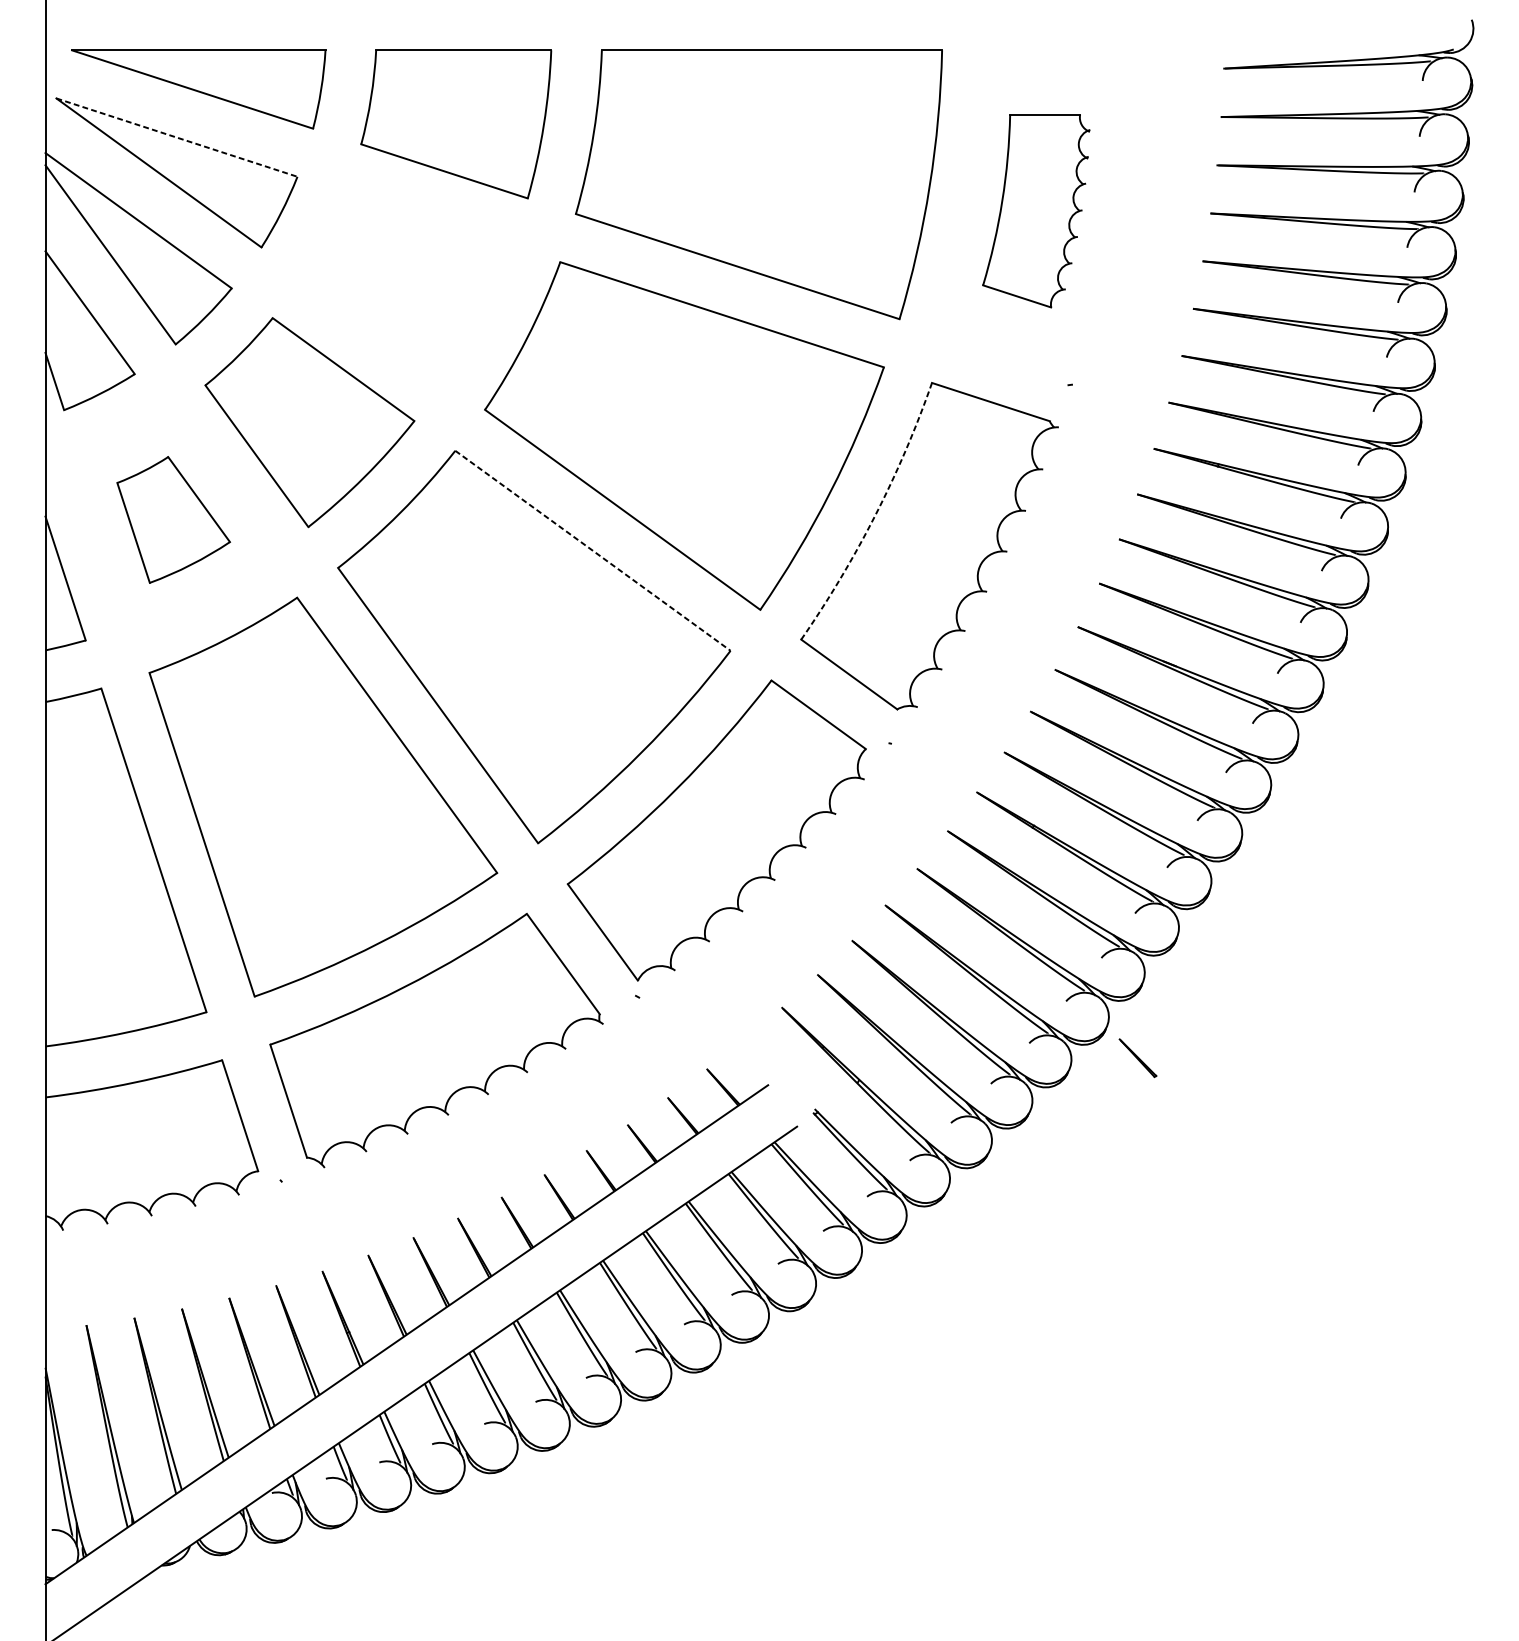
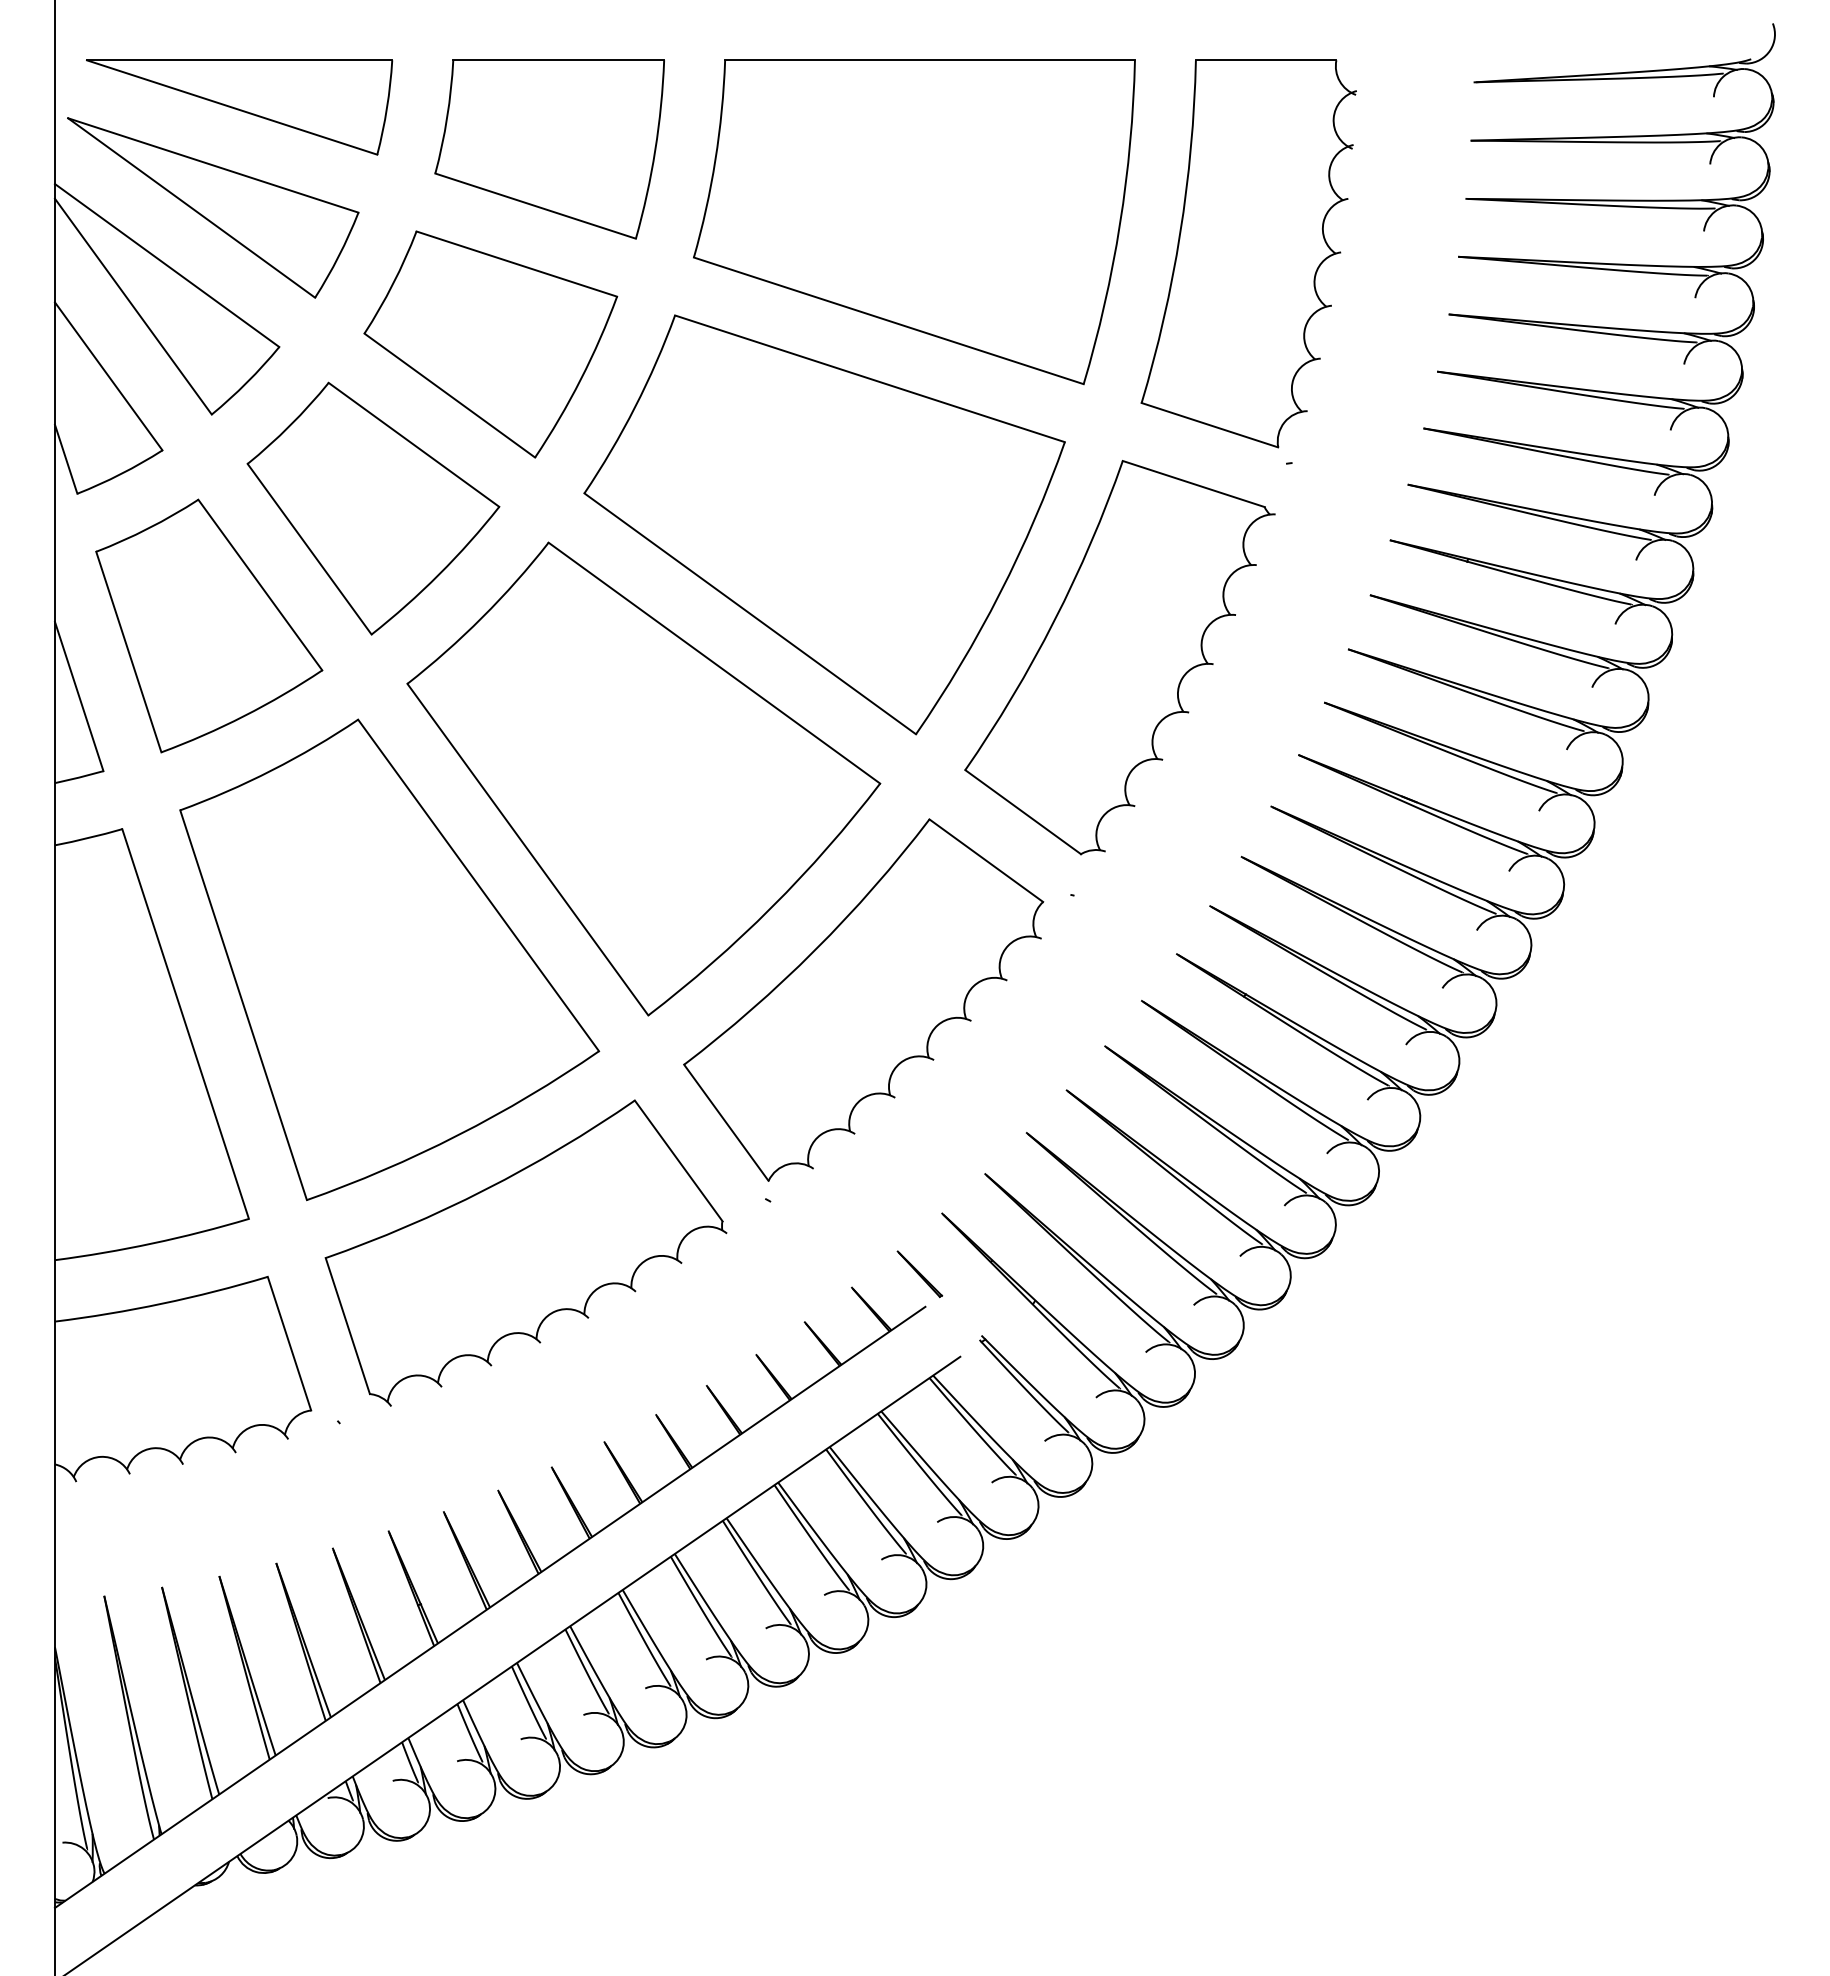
line: (177, 137) -> (213, 165), dashed -> solid
part: (1036, 210) -> (1248, 253), size x1.67
part: (407, 286) -> (490, 344), added
arc: (875, 515) -> (1054, 620), dashed -> solid
part: (173, 519) -> (209, 625), size x1.67
line: (593, 551) -> (714, 663), dashed -> solid
part: (1137, 1057) -> (919, 1273), moved

